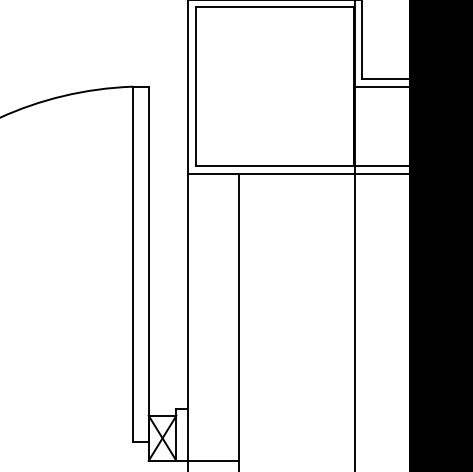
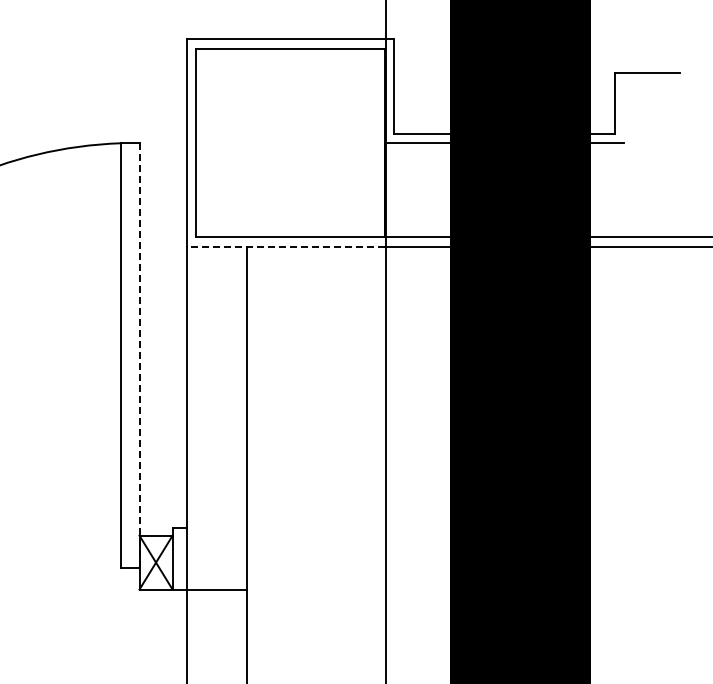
line: (271, 173) -> (285, 246), solid -> dashed
line: (148, 264) -> (139, 355), solid -> dashed

